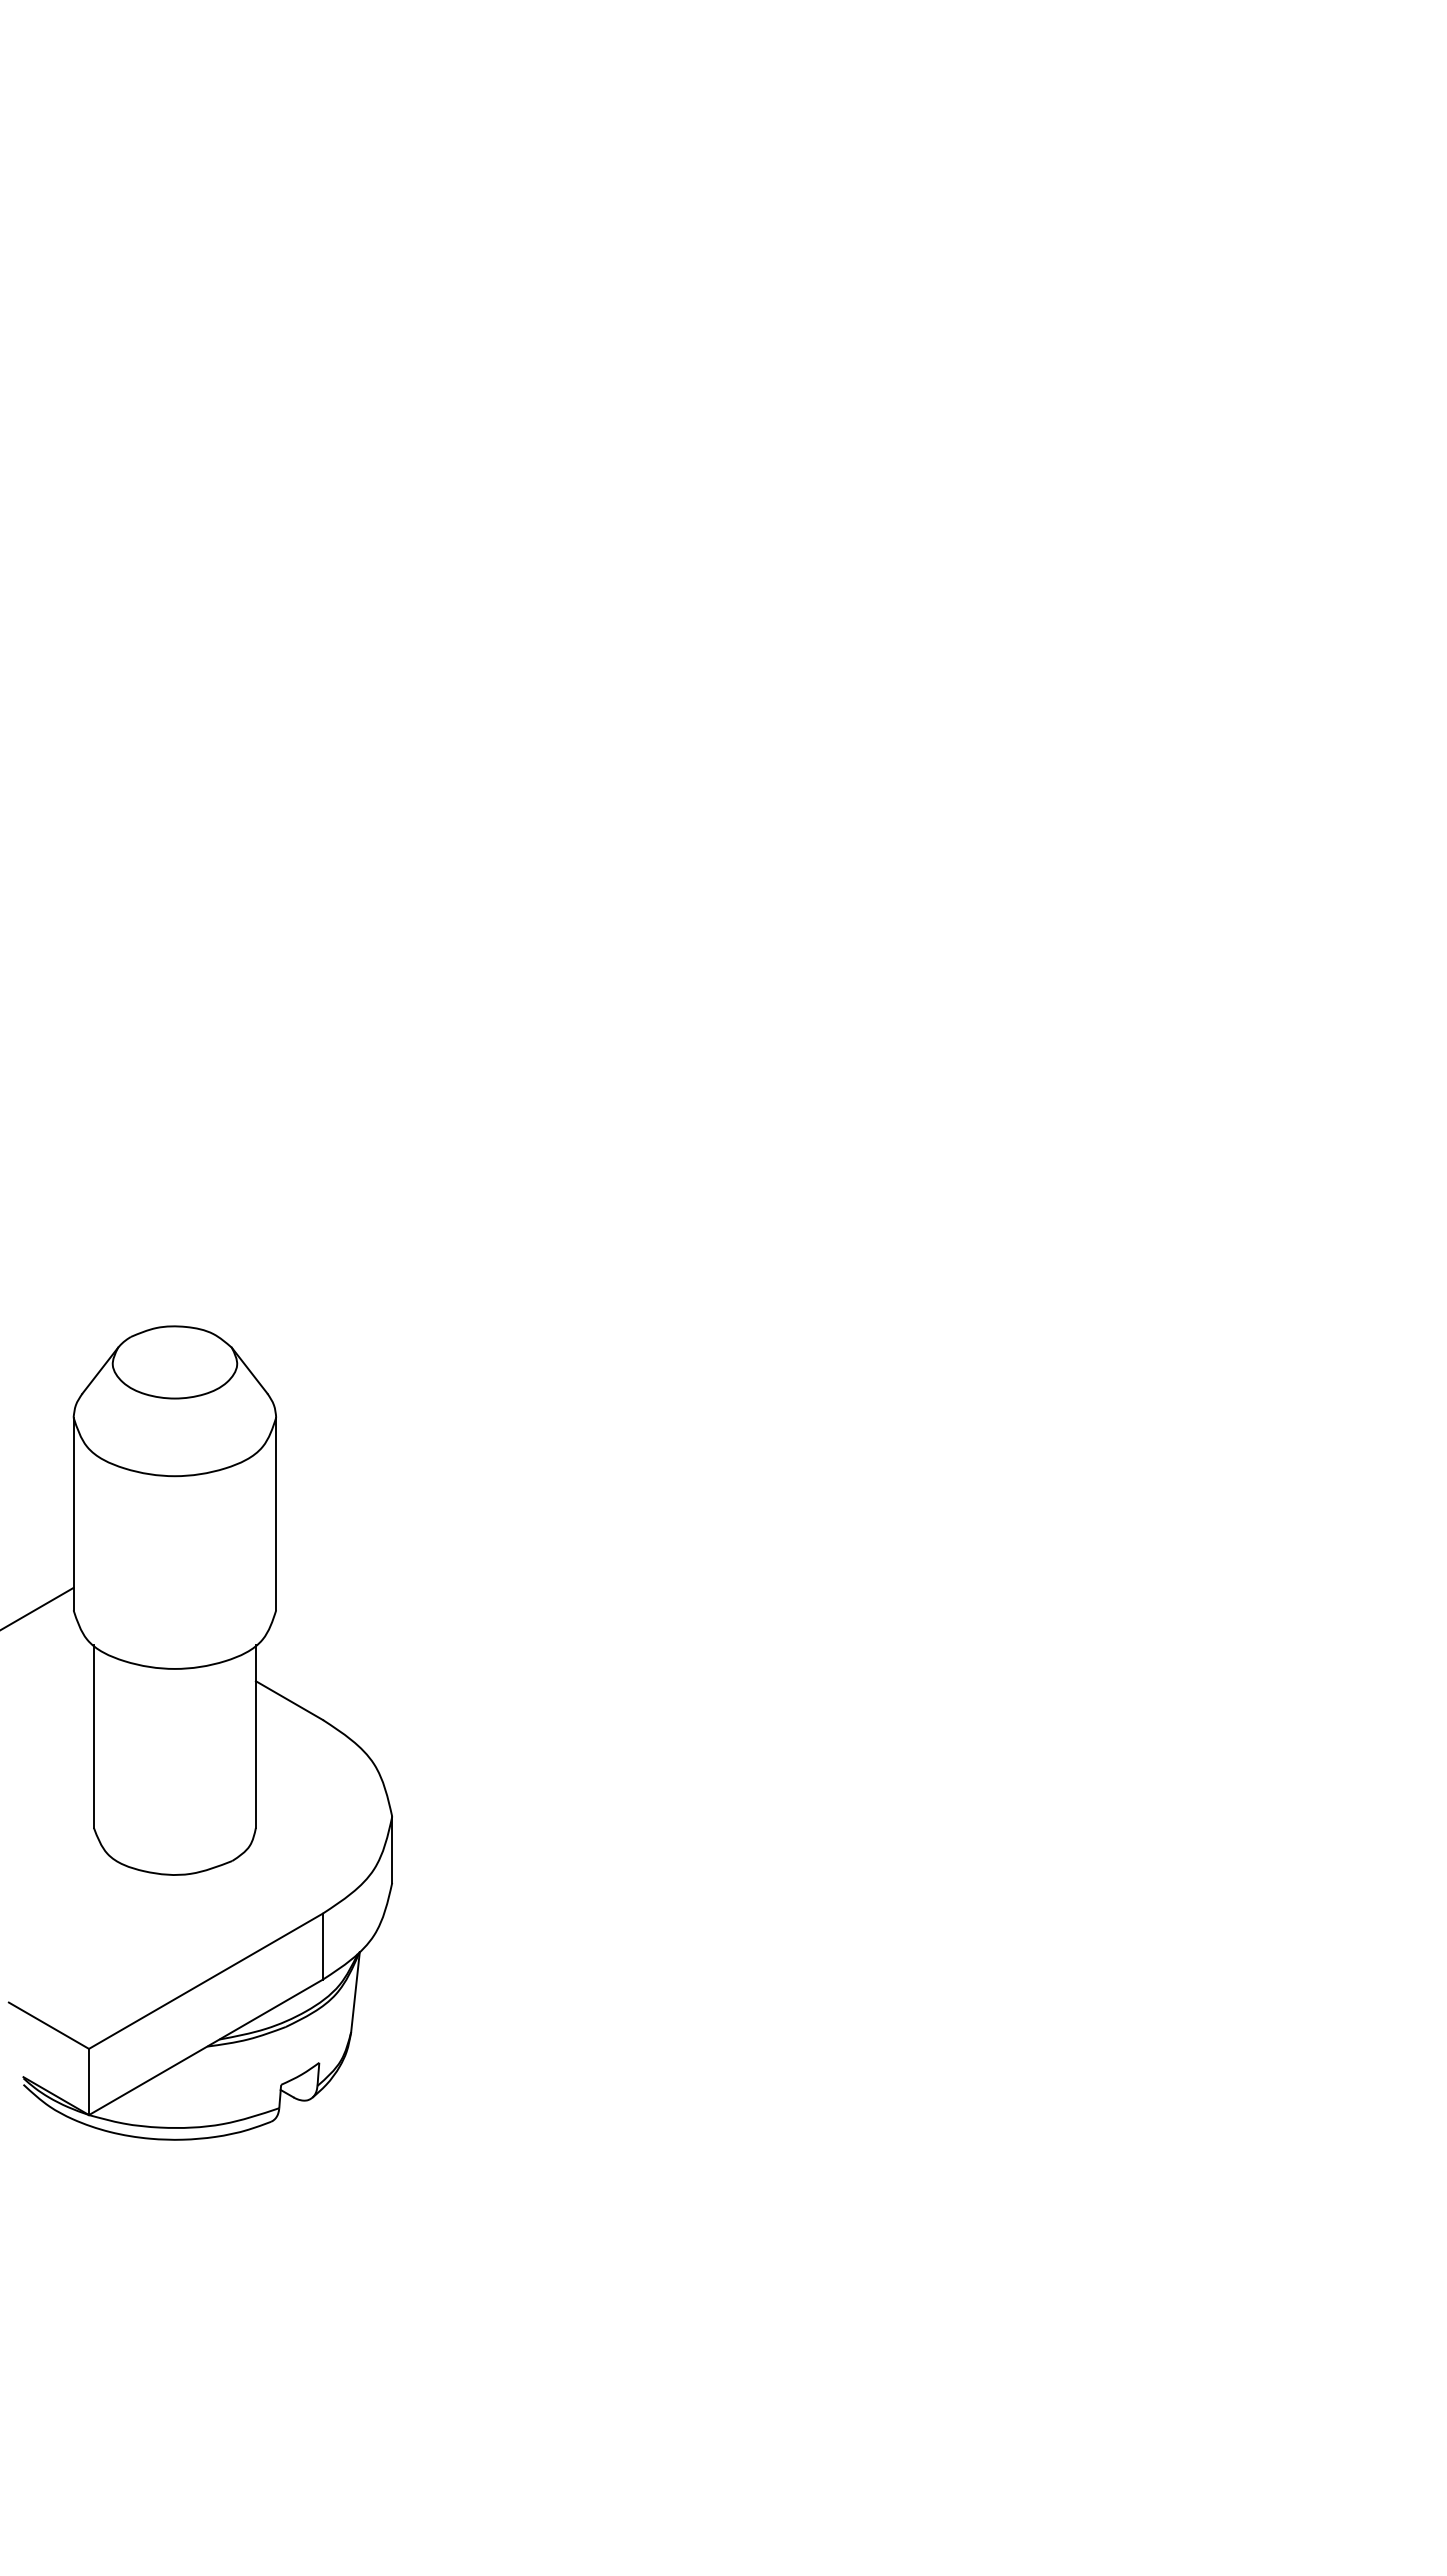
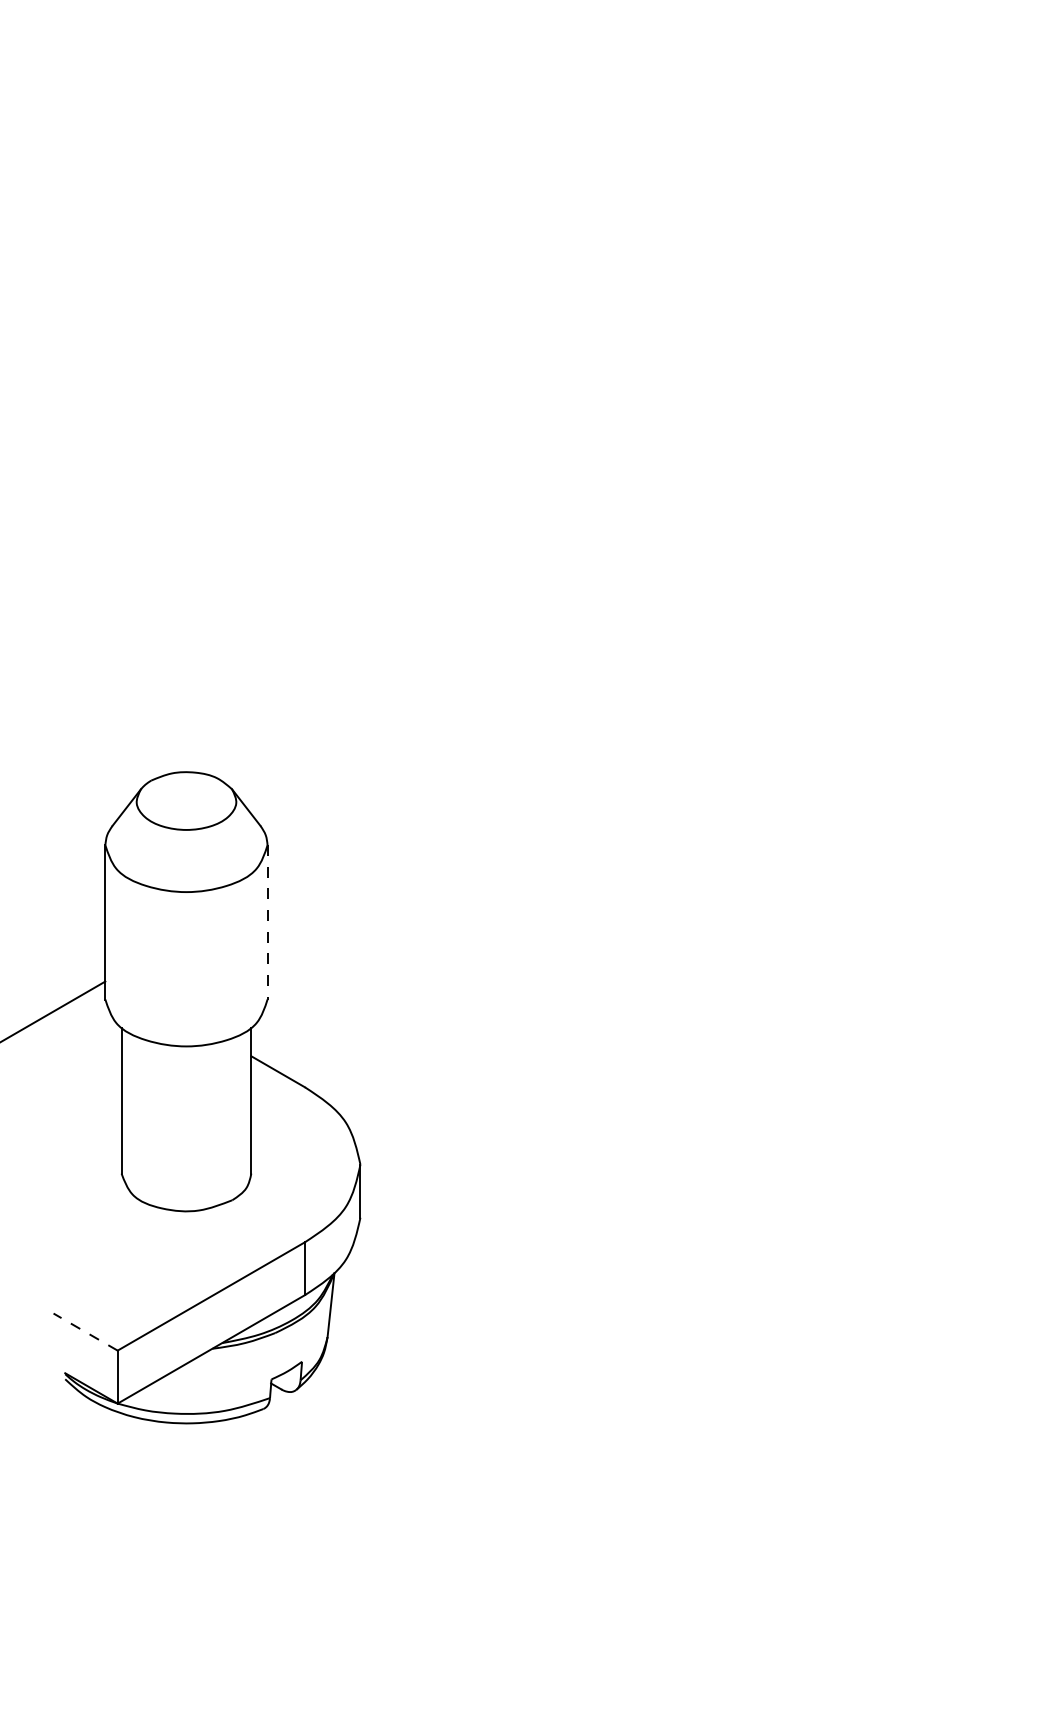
line: (276, 1514) -> (267, 922), solid -> dashed
line: (48, 2025) -> (85, 1331), solid -> dashed

